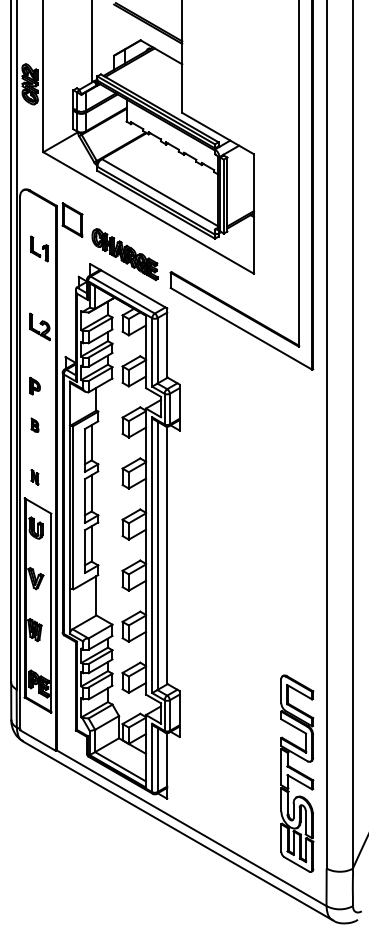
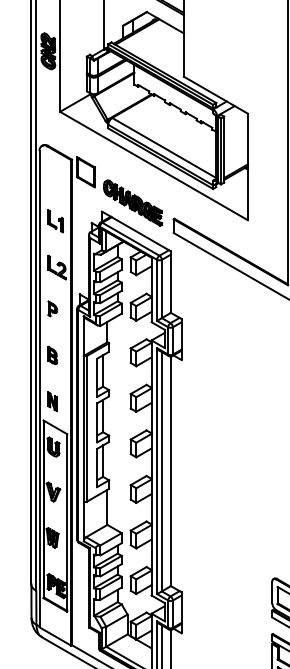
part: (39, 248) -> (55, 220), moved
part: (34, 385) -> (52, 308), moved
part: (34, 424) -> (52, 354), size x1.43
part: (34, 477) -> (52, 401), size x1.43

